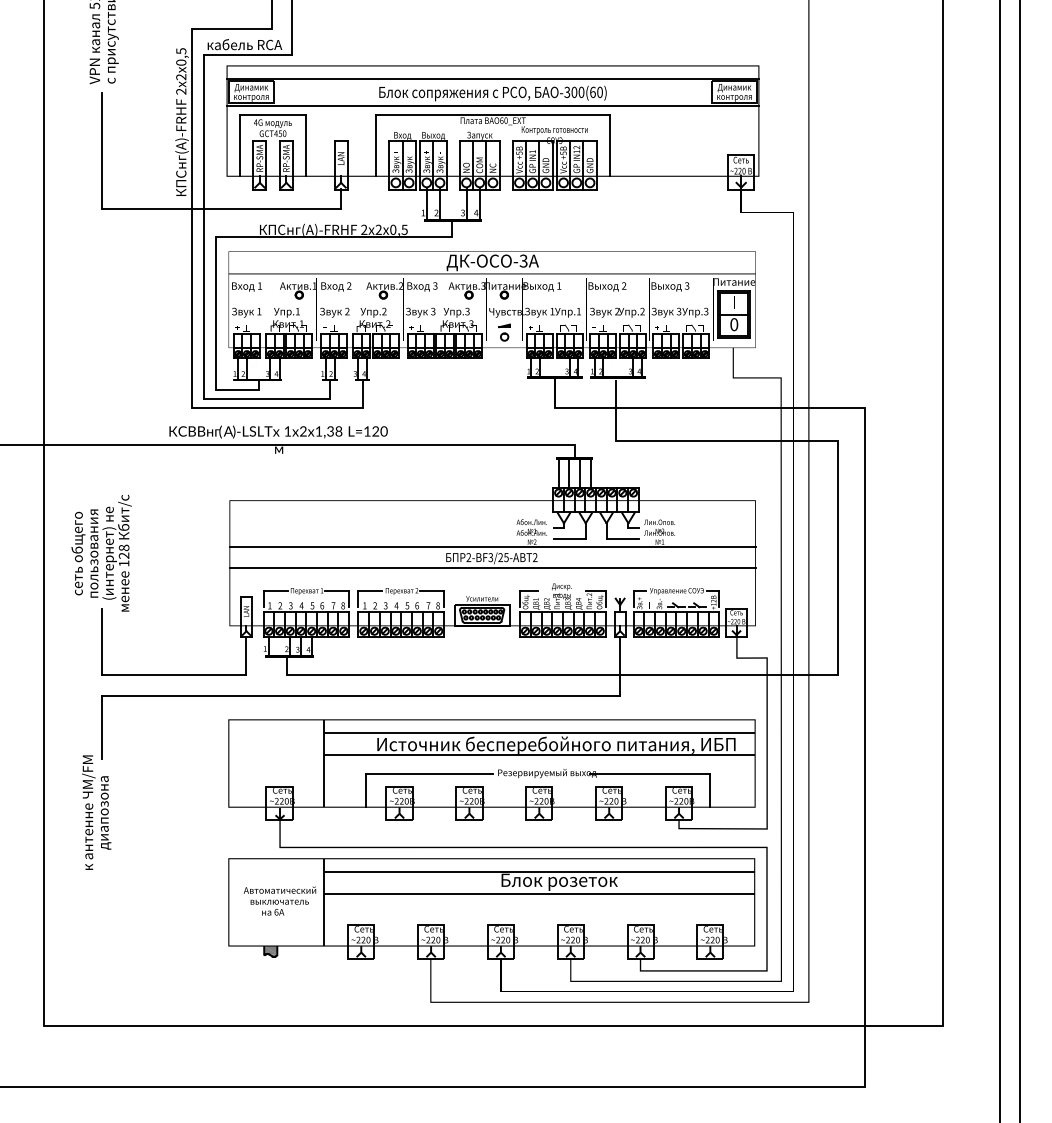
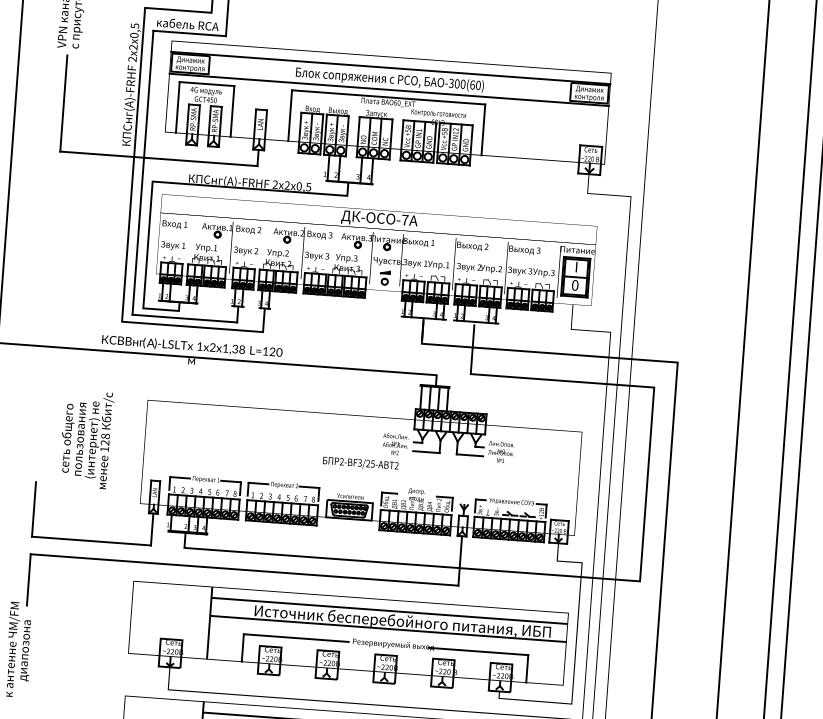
text: (523, 260) -> (405, 219), -3 -> -7
line: (492, 546) -> (362, 454), removed
text: (101, 552) -> (86, 438), moved
line: (492, 568) -> (360, 472), removed

